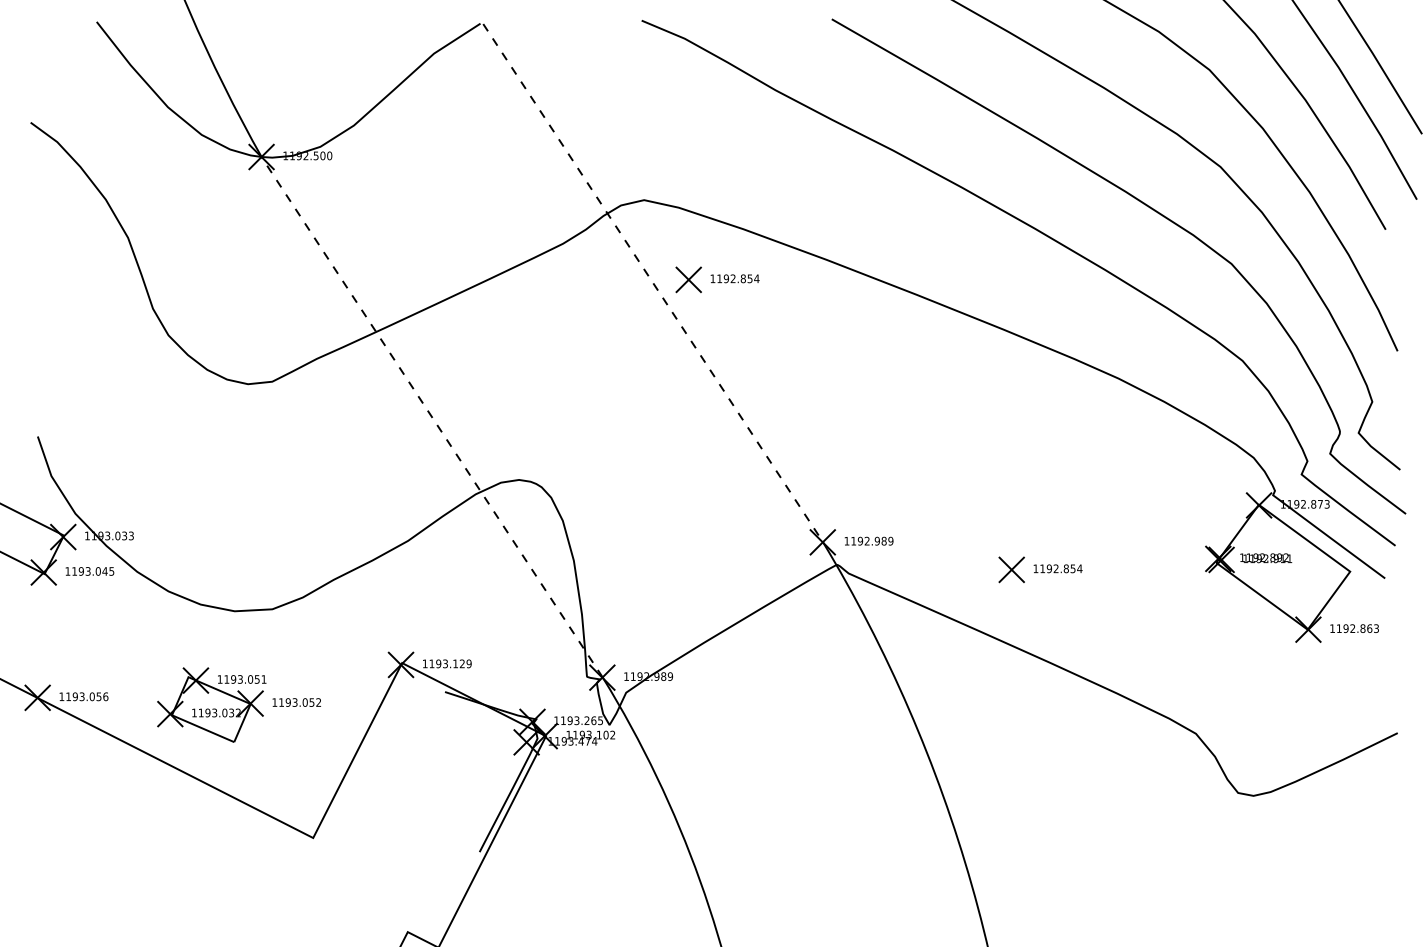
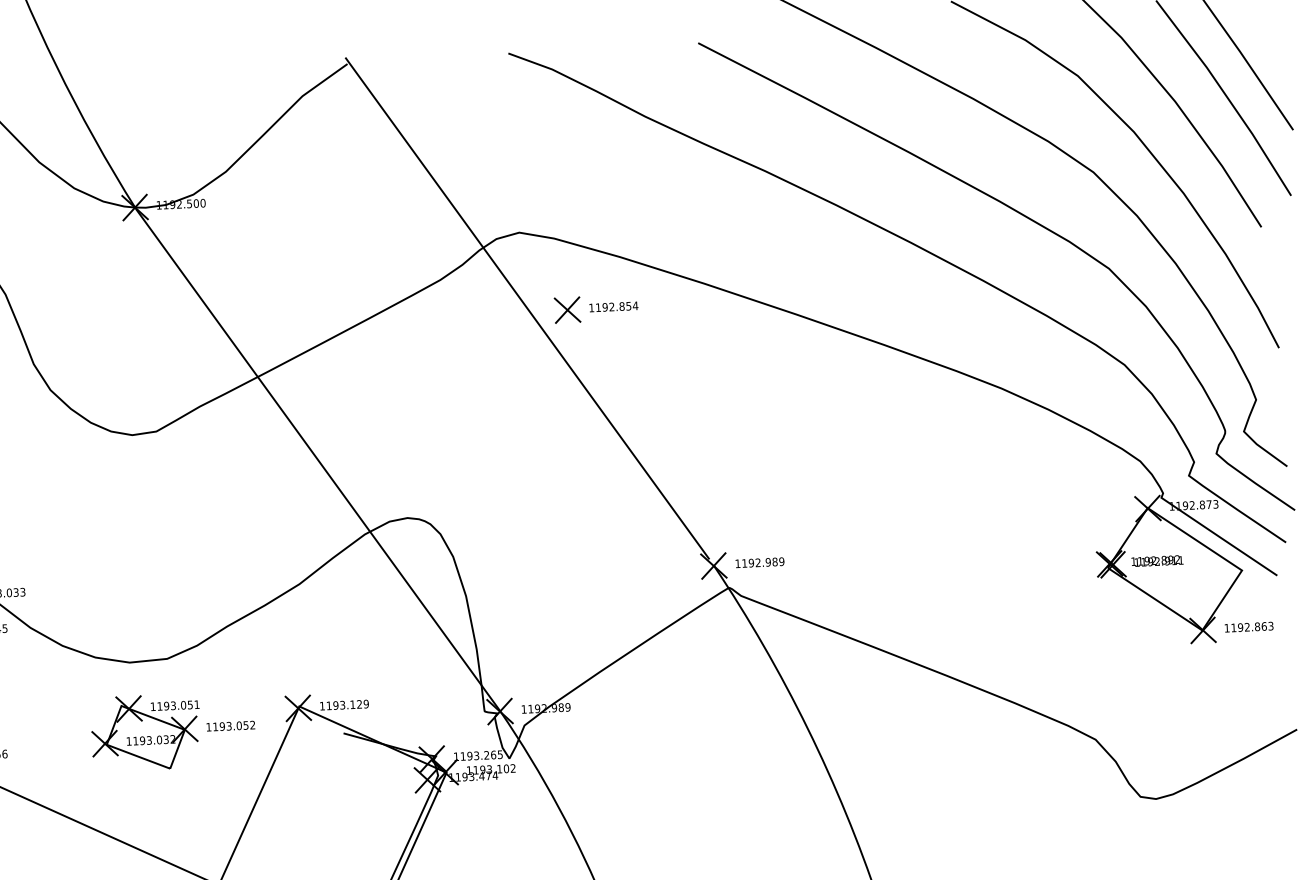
line: (648, 276) -> (527, 308), dashed -> solid
line: (432, 418) -> (318, 460), dashed -> solid
part: (1040, 569) -> (932, 582), removed
part: (238, 704) -> (172, 730), moved

